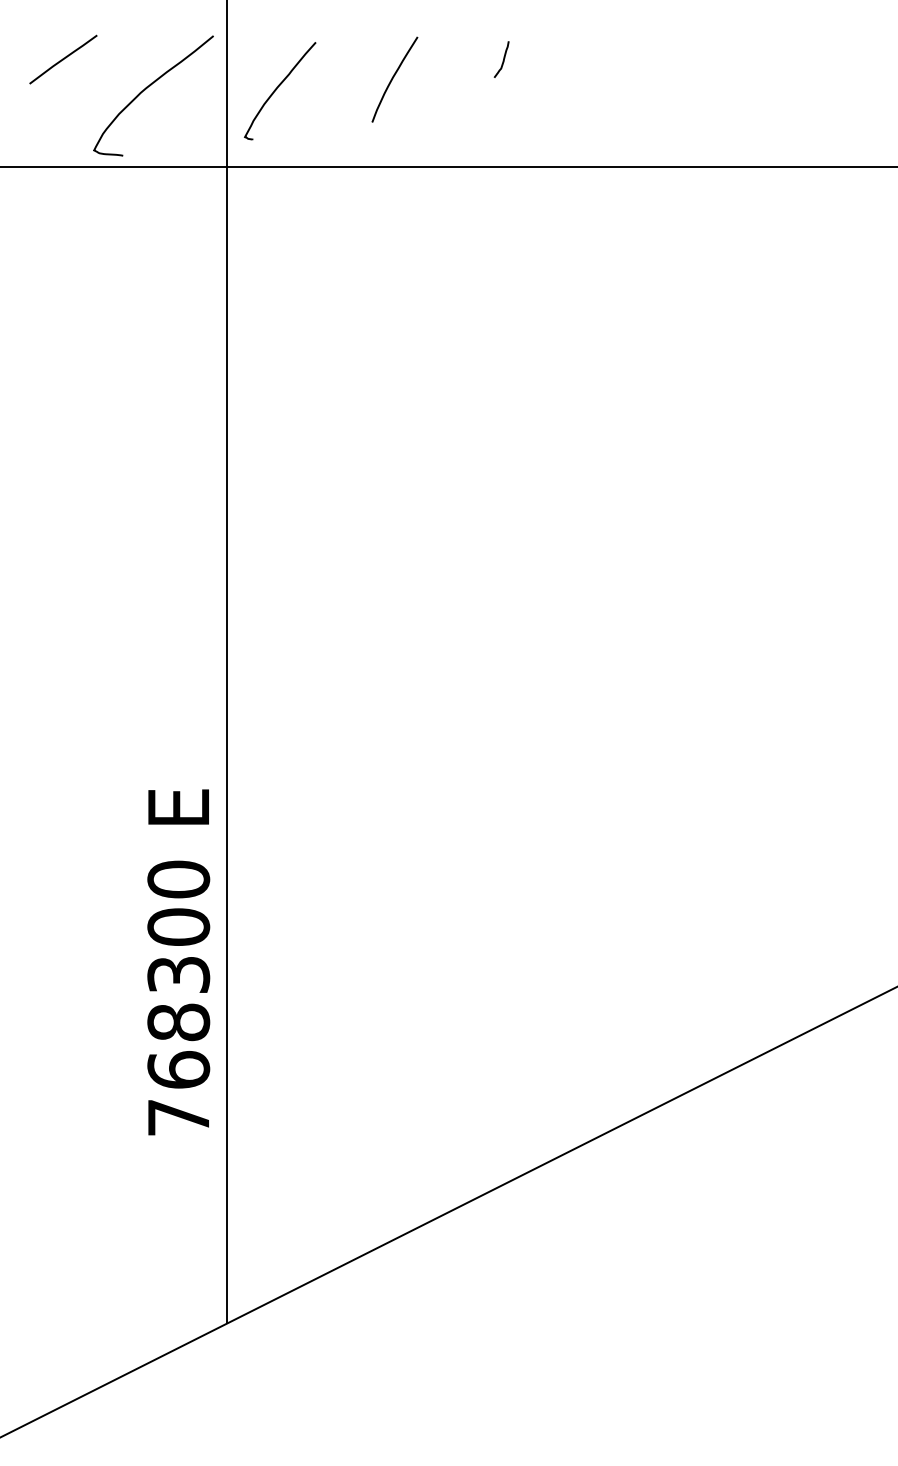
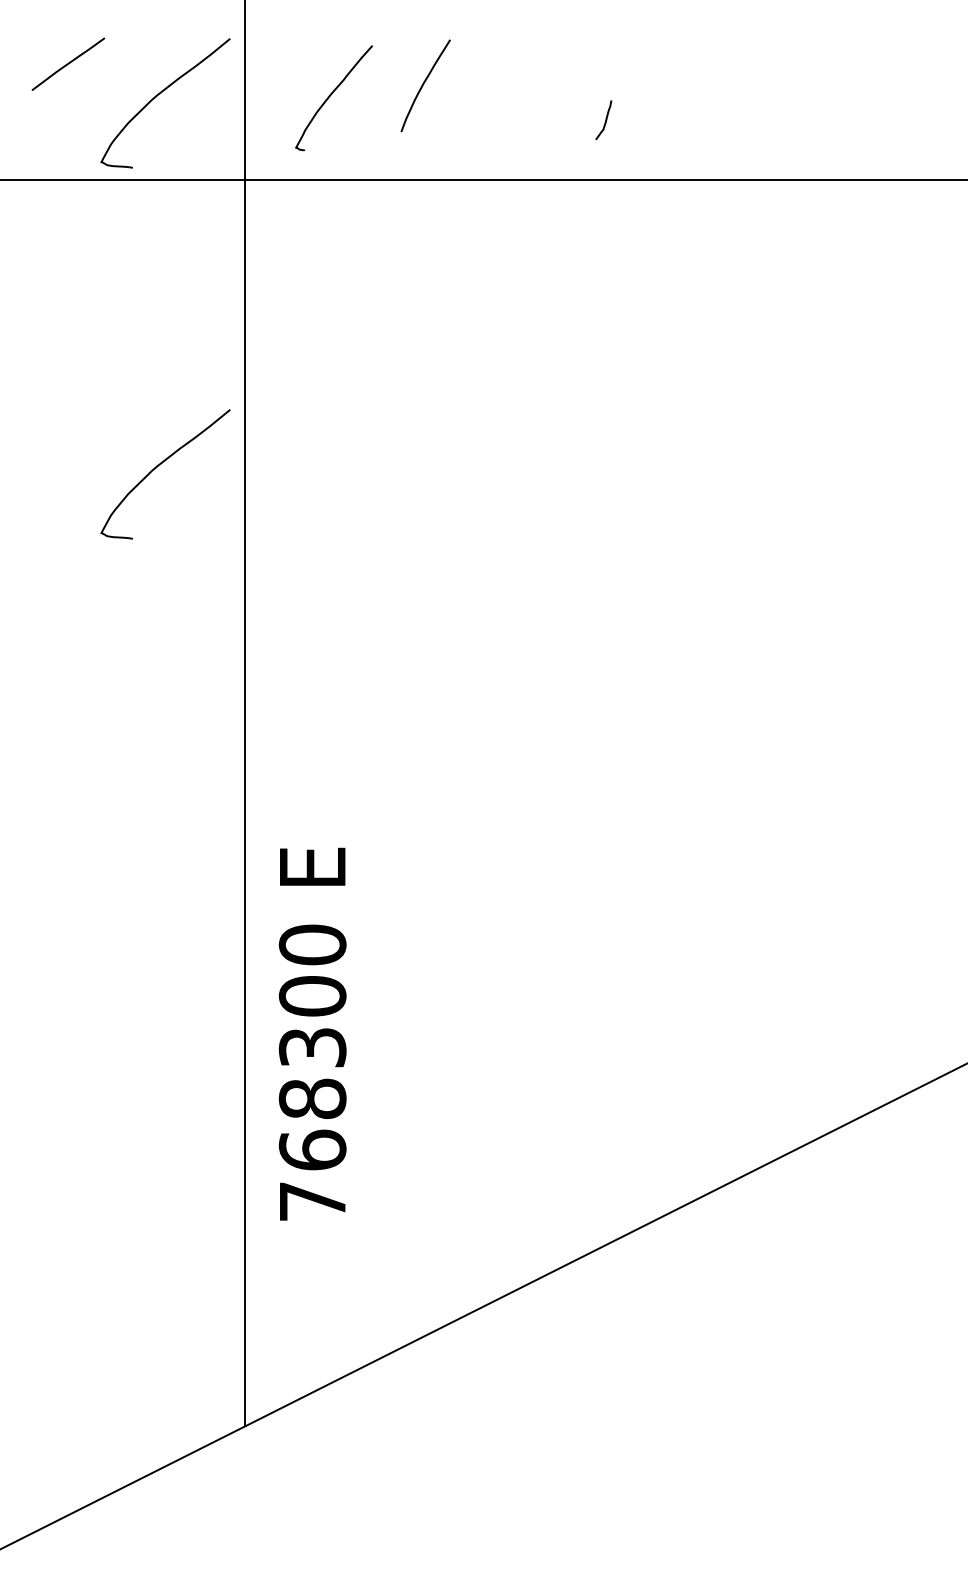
curve: (503, 59) -> (605, 120), moved
curve: (277, 88) -> (331, 95), moved
curve: (148, 431) -> (160, 465), added
text: (178, 961) -> (312, 1033), moved

